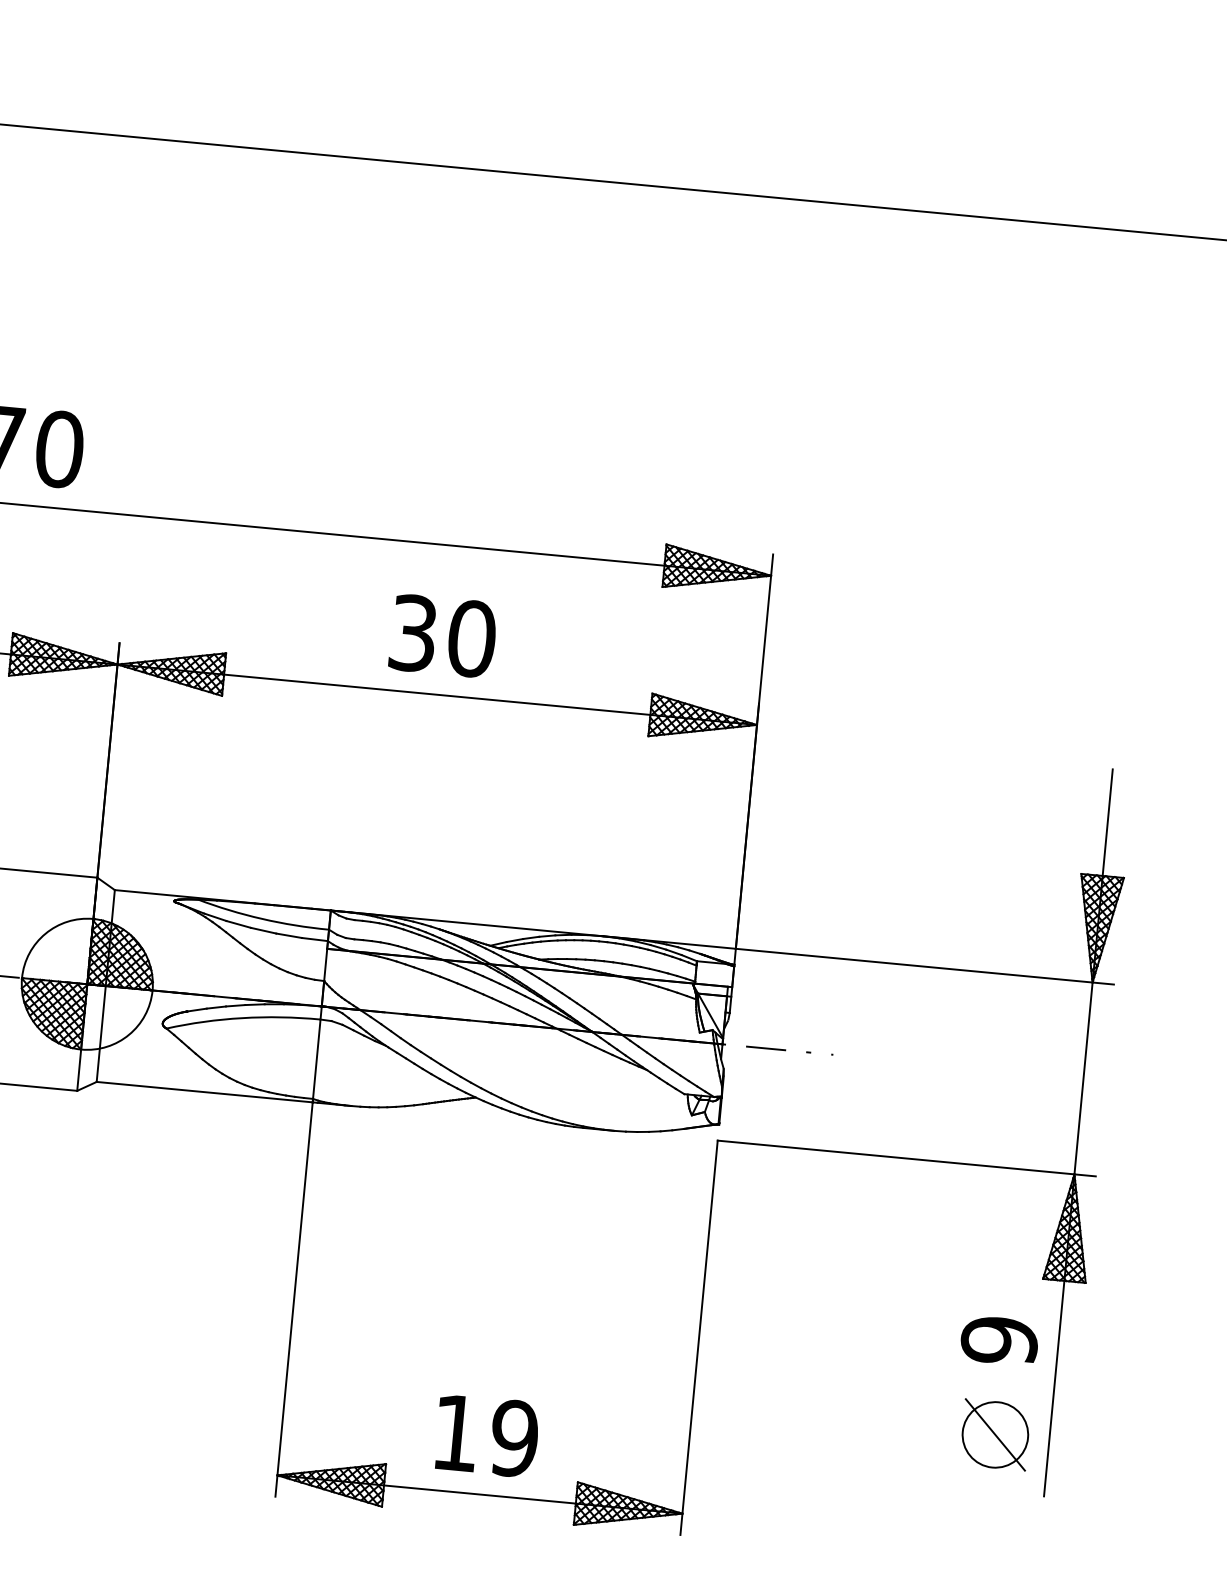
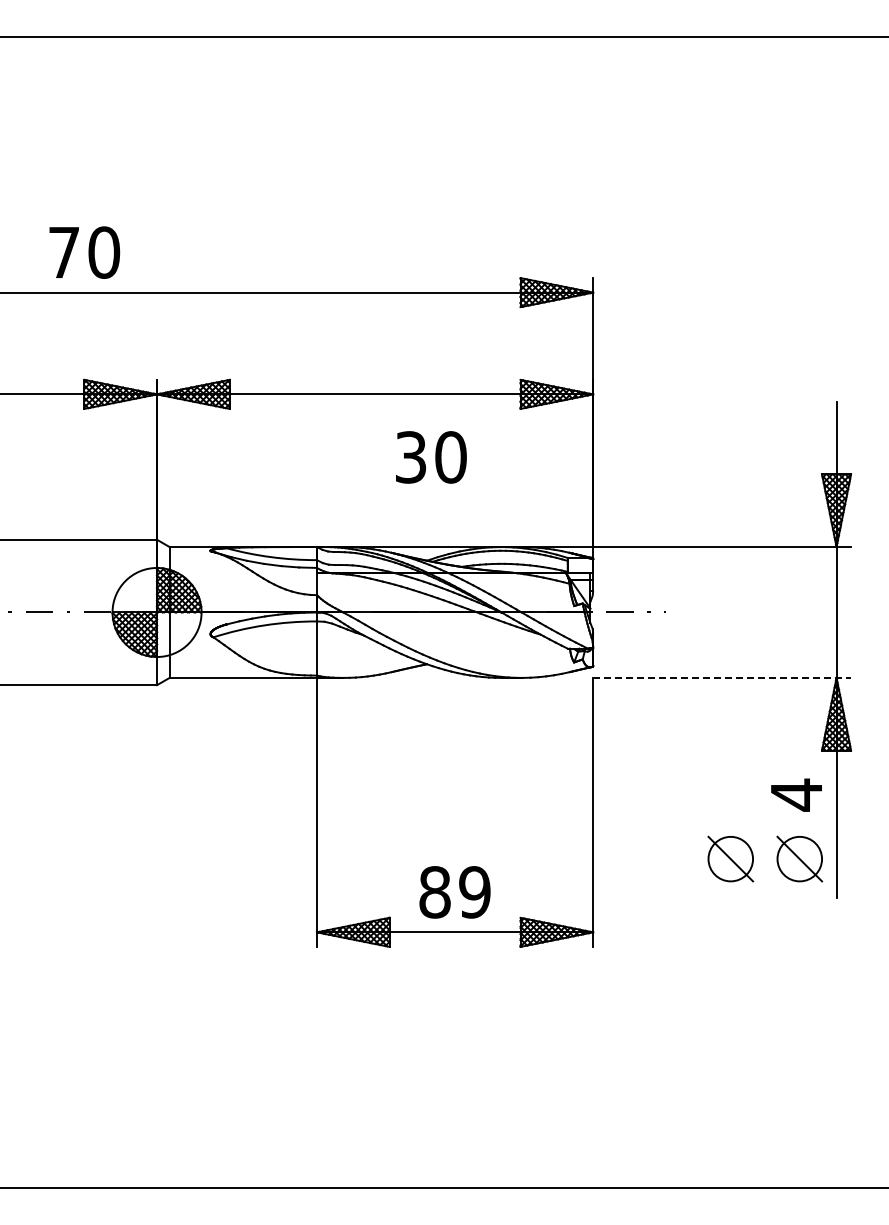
text: (443, 636) -> (431, 457), moved
line: (907, 1157) -> (722, 677), solid -> dashed
text: (999, 1339) -> (796, 794), 9 -> 4
part: (893, 1424) -> (730, 858), added
text: (455, 1433) -> (434, 892), 19 -> 89

